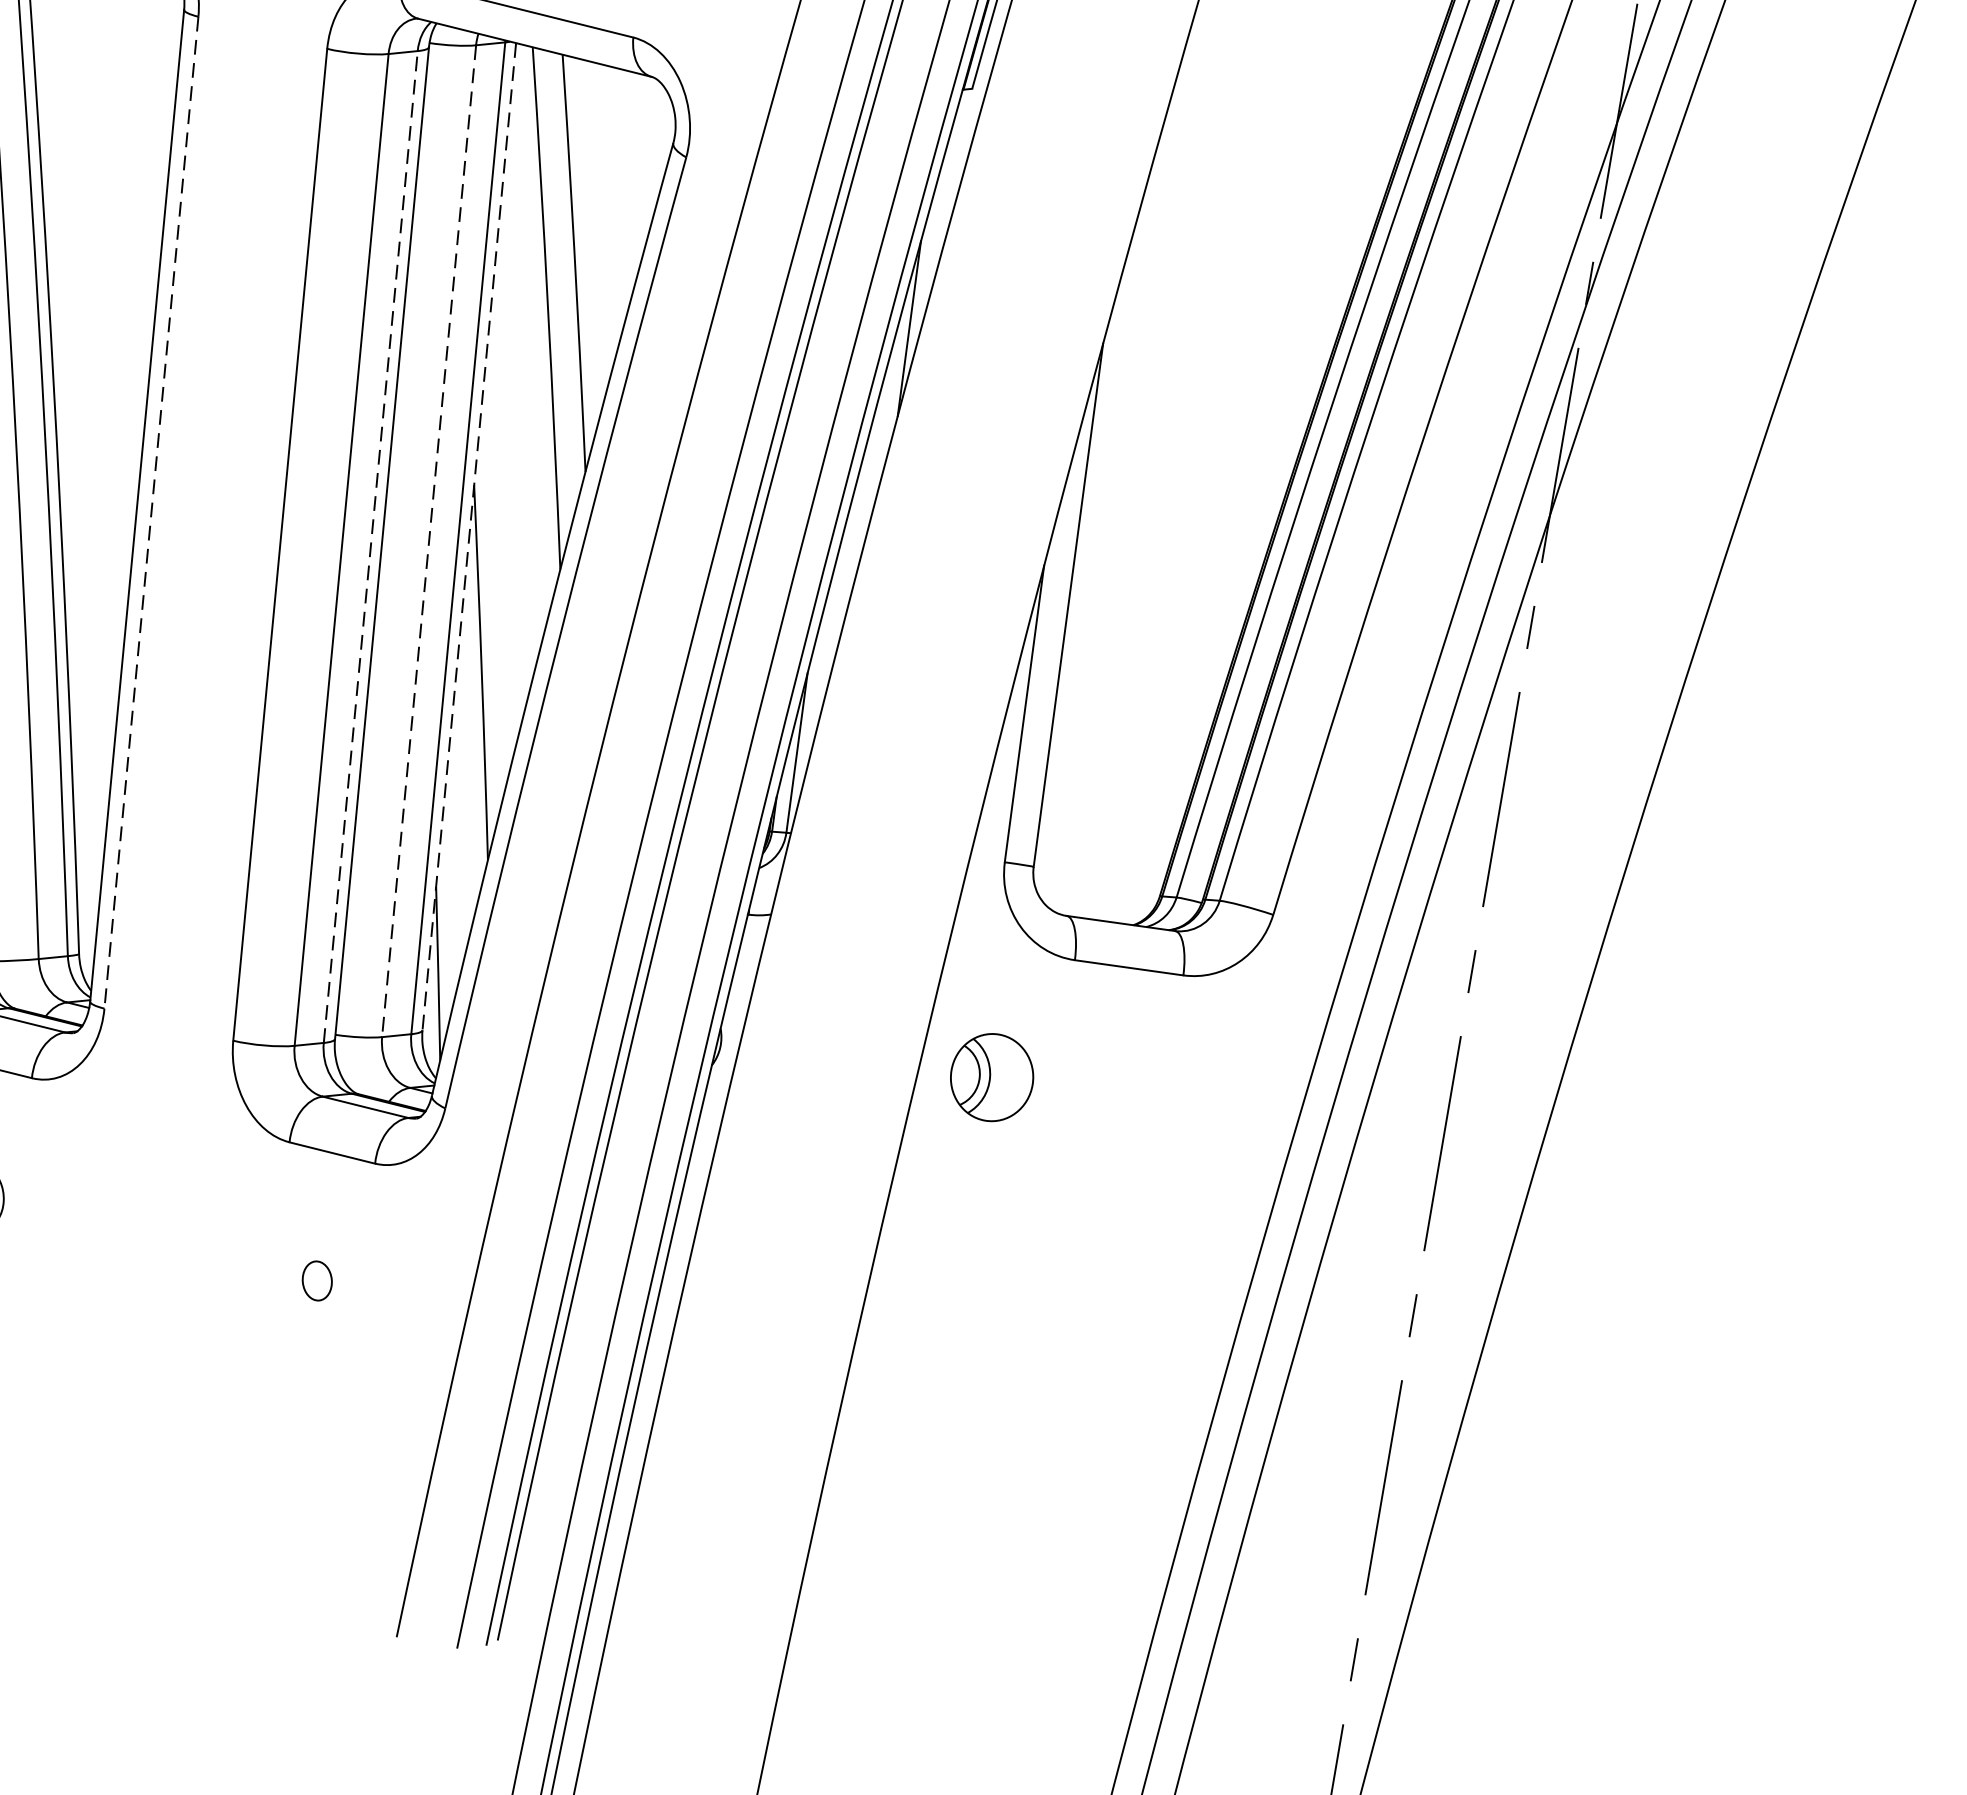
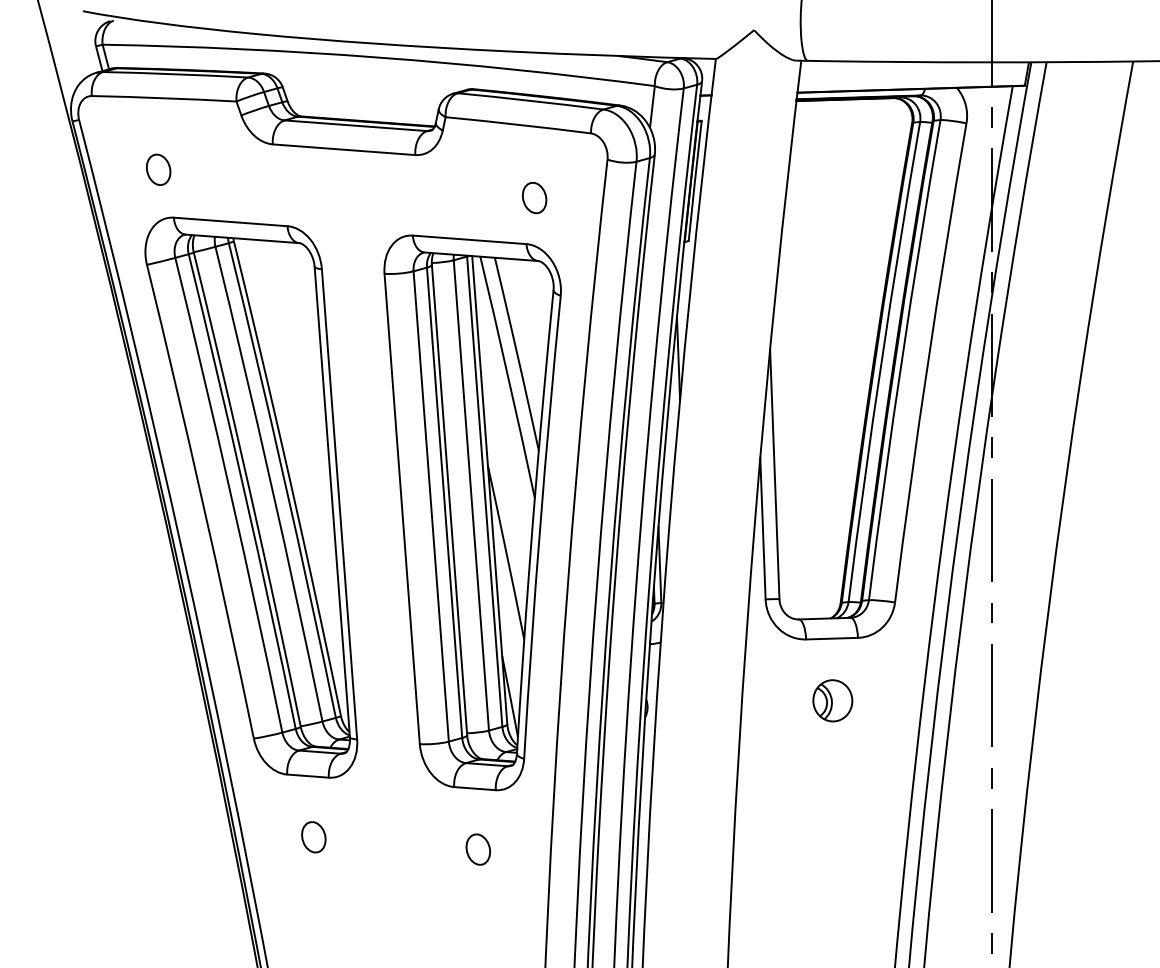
line: (151, 513) -> (339, 504), dashed -> solid
line: (468, 537) -> (489, 490), dashed -> solid
line: (429, 541) -> (471, 495), dashed -> solid
line: (370, 546) -> (444, 502), dashed -> solid
part: (991, 1076) -> (832, 700), moved
part: (315, 1280) -> (477, 849), size x1.67

